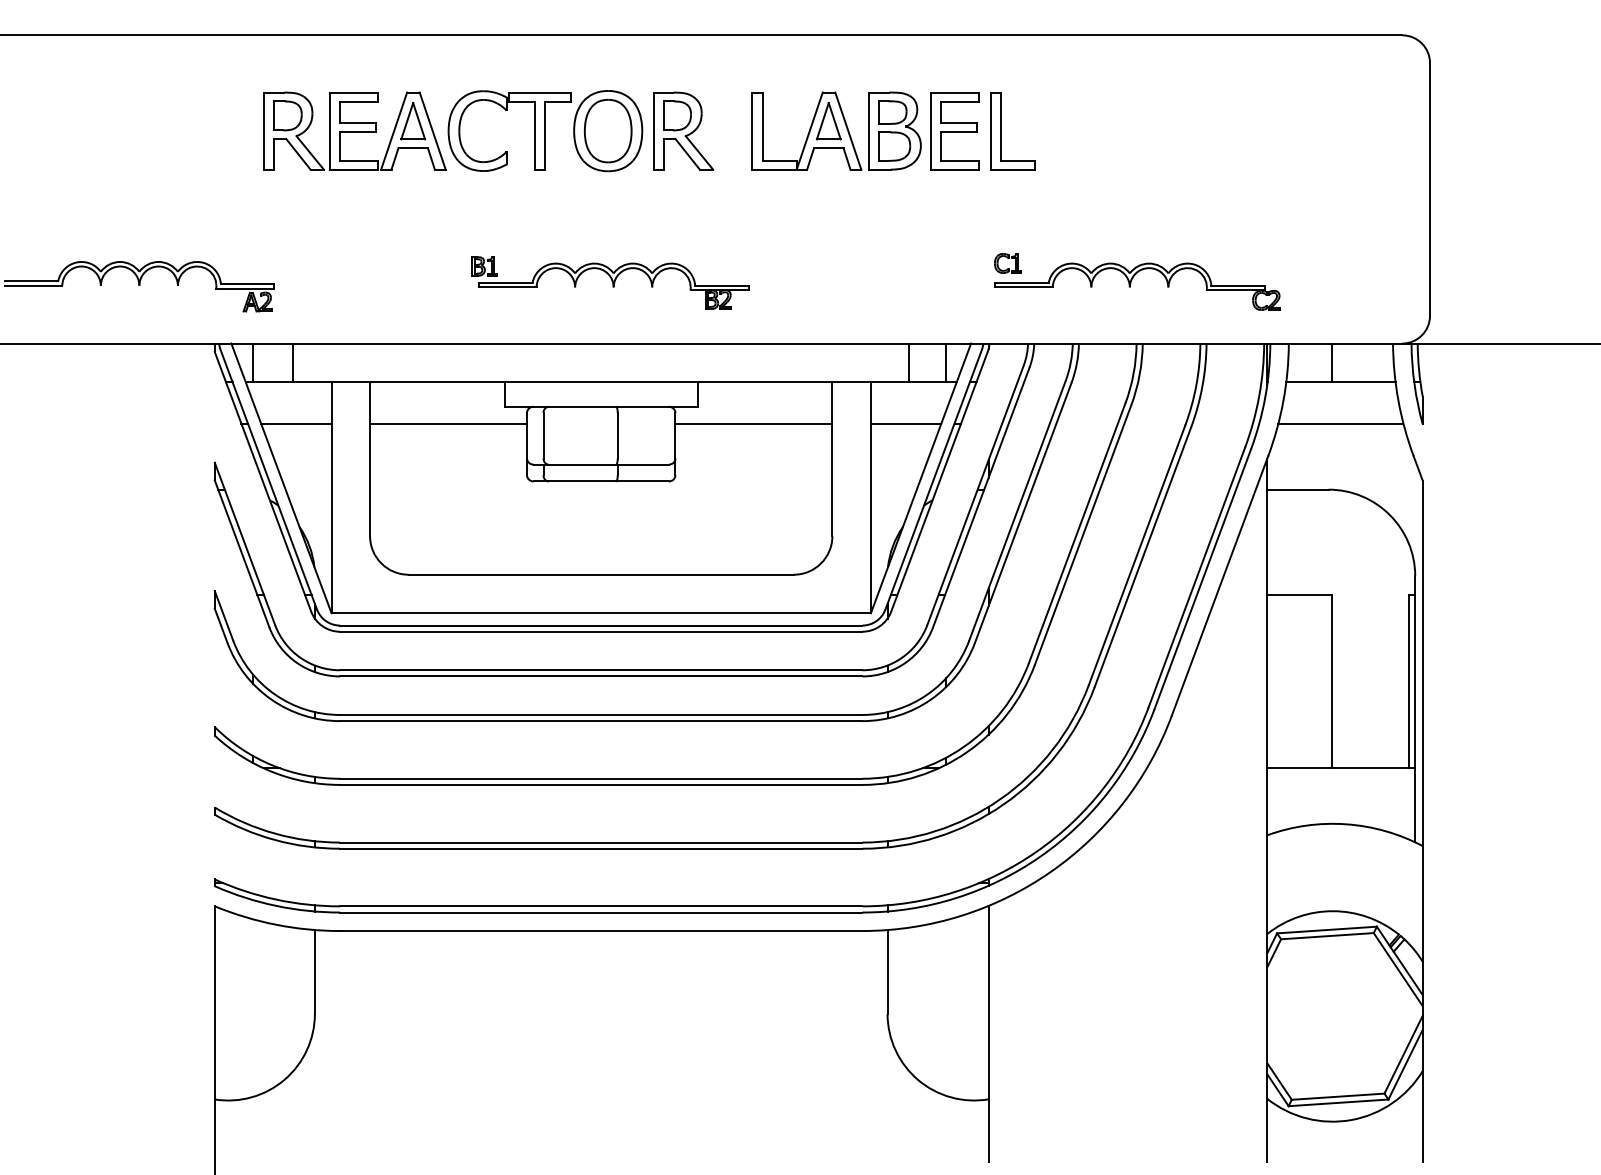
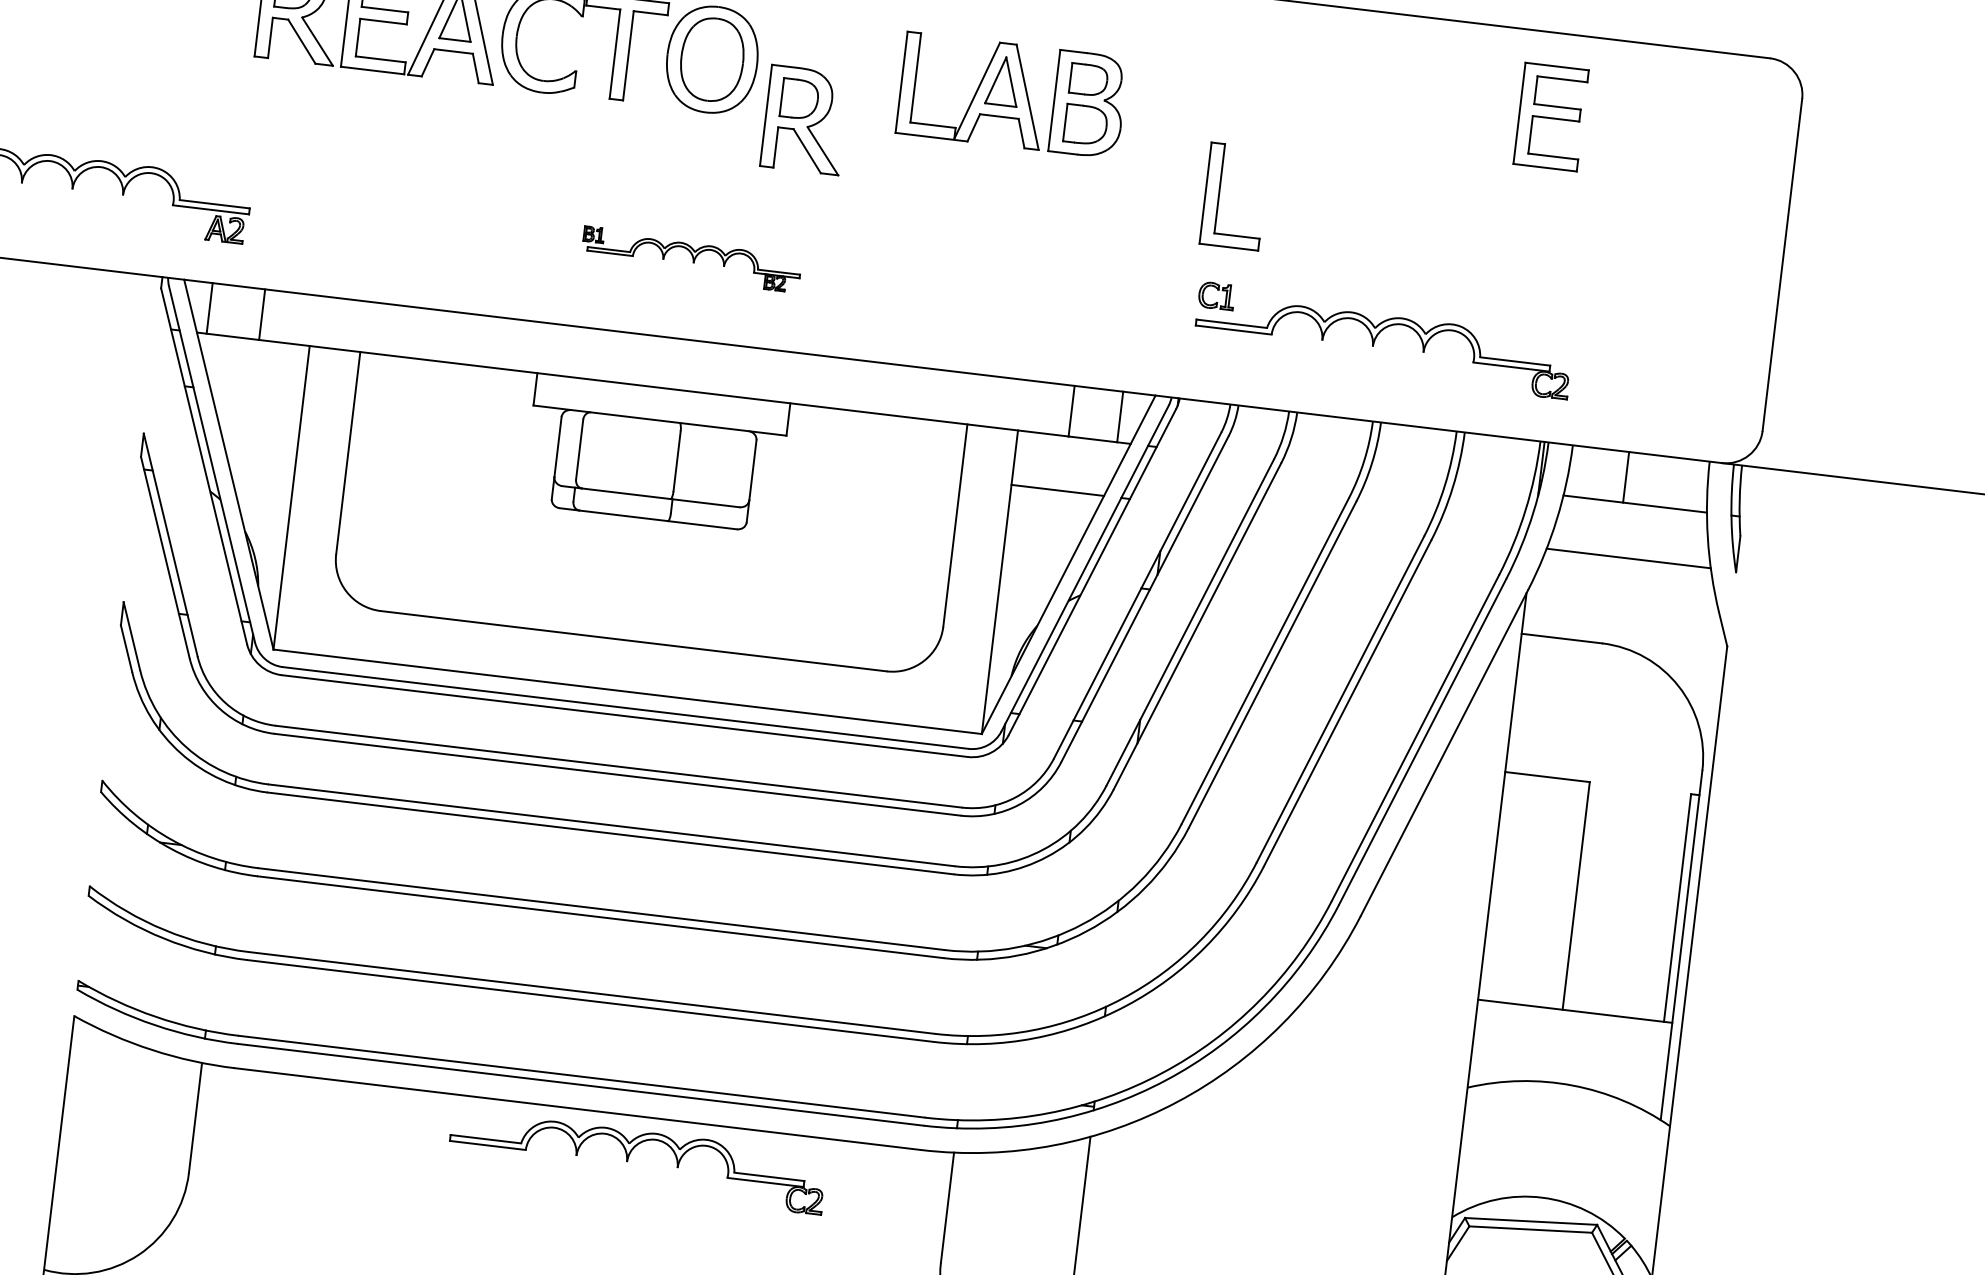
part: (683, 130) -> (805, 119), moved
part: (954, 131) -> (1550, 117), moved
part: (1001, 131) -> (1219, 195), moved
part: (610, 282) -> (691, 258), size x0.6
line: (296, 423) -> (257, 394), removed
line: (448, 423) -> (456, 418), removed
line: (753, 423) -> (857, 466), removed
part: (644, 962) -> (629, 1157), added

